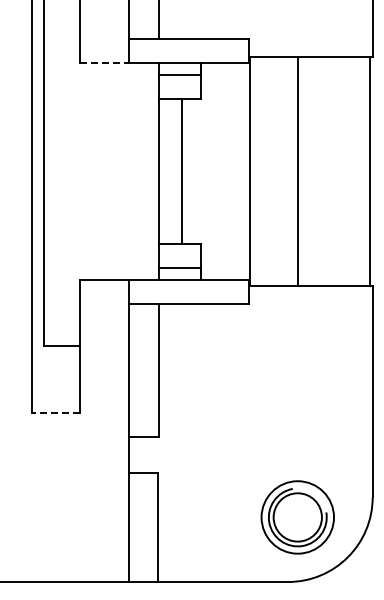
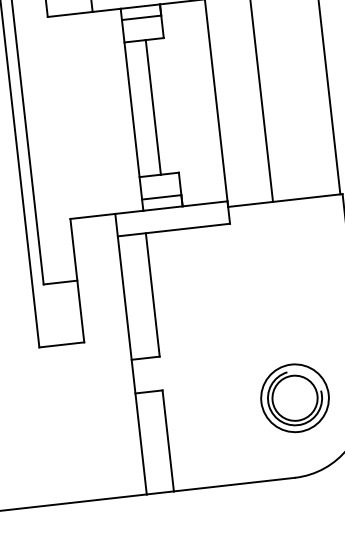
line: (105, 62) -> (71, 14), dashed -> solid
line: (55, 412) -> (61, 344), dashed -> solid
part: (297, 517) -> (294, 398), moved

